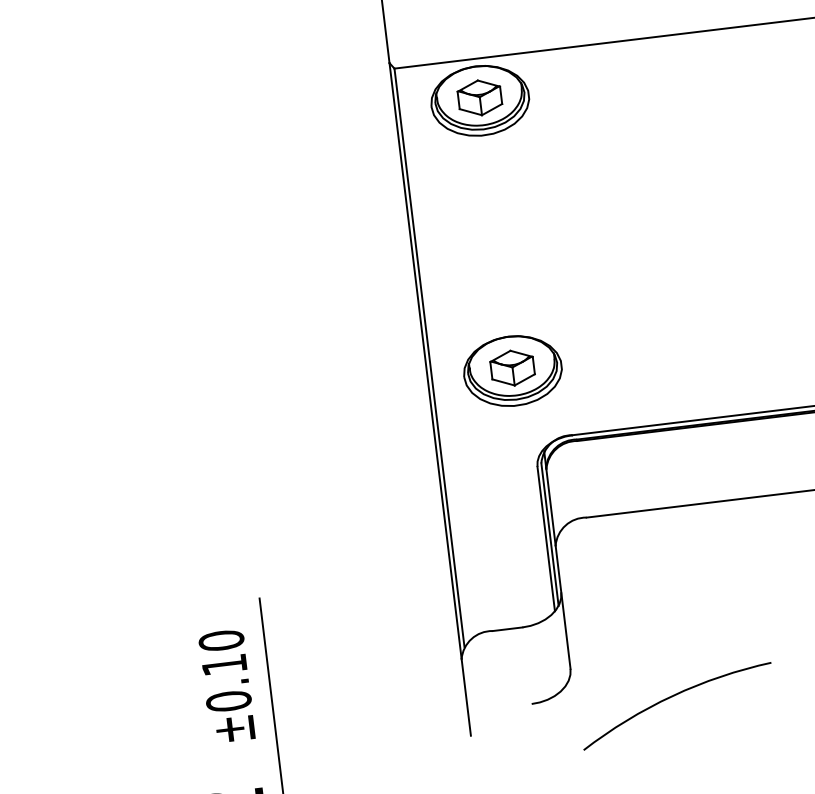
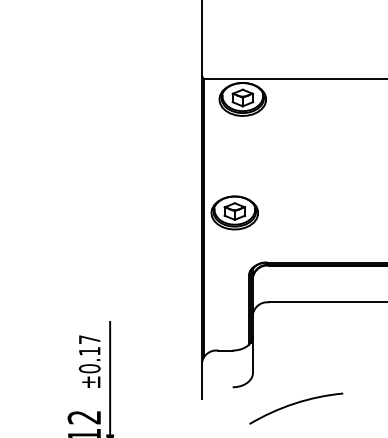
part: (512, 370) -> (234, 212), moved
text: (220, 640) -> (89, 339), ±0.10 -> ±0.17
arc: (674, 697) -> (295, 404), moved

